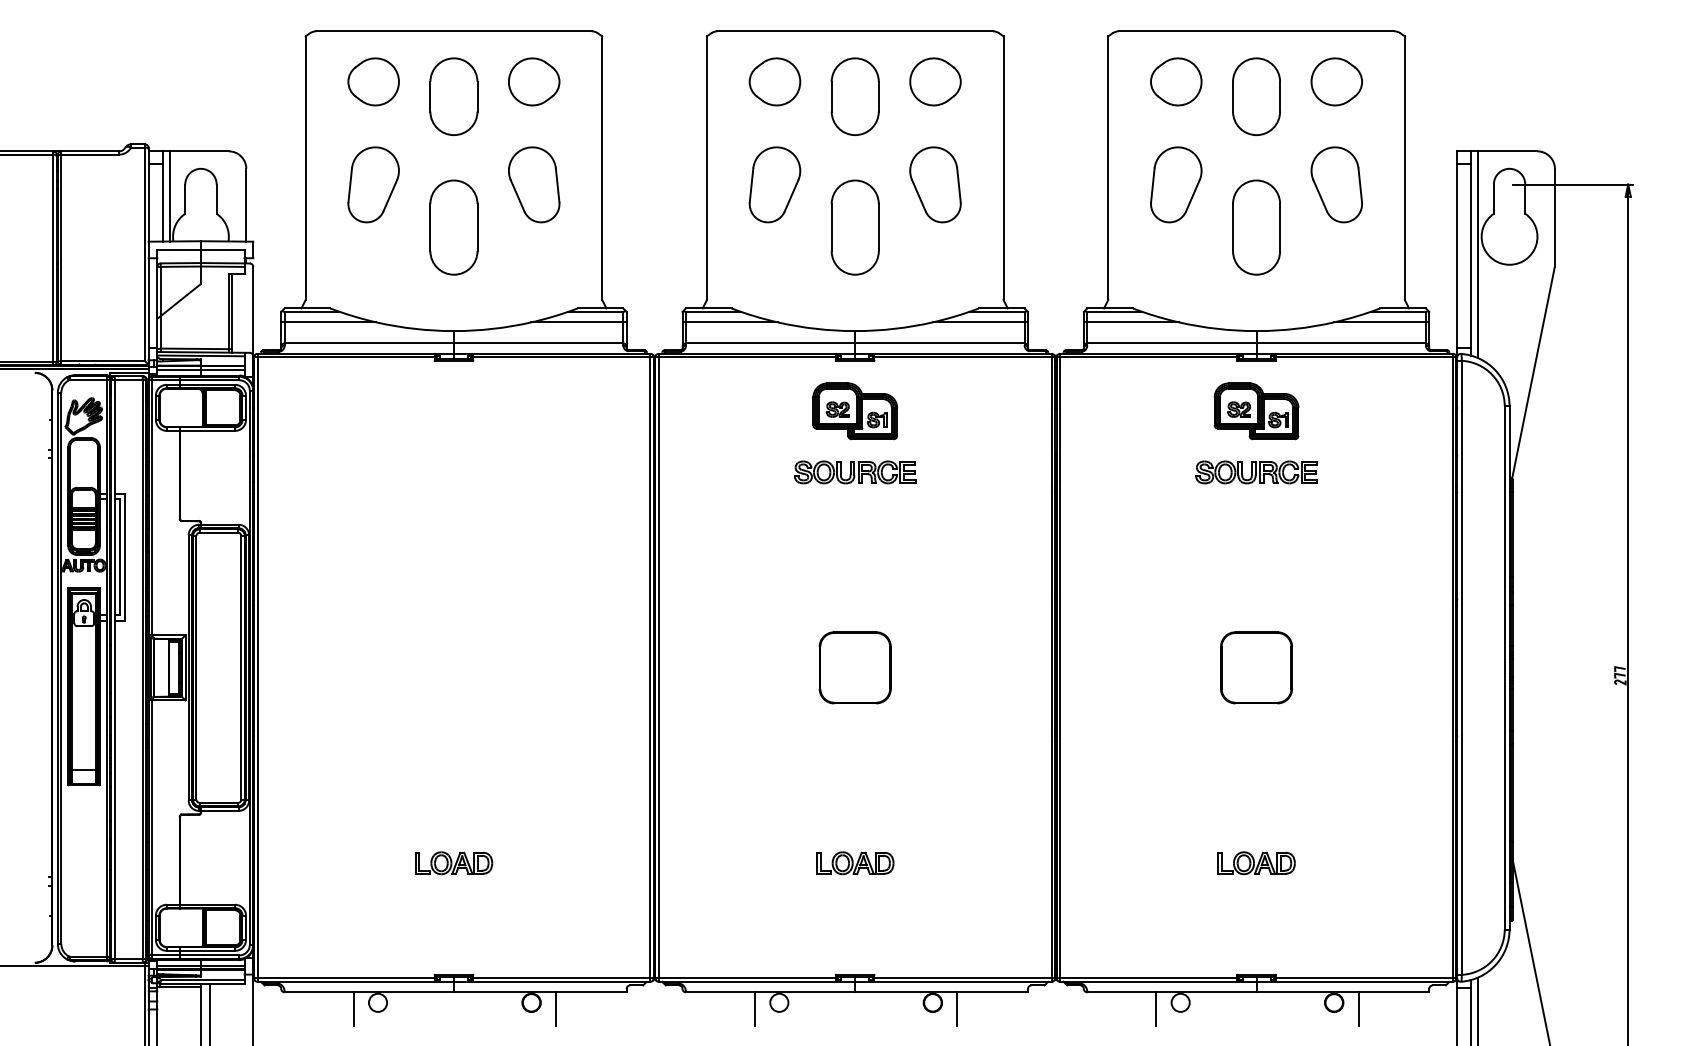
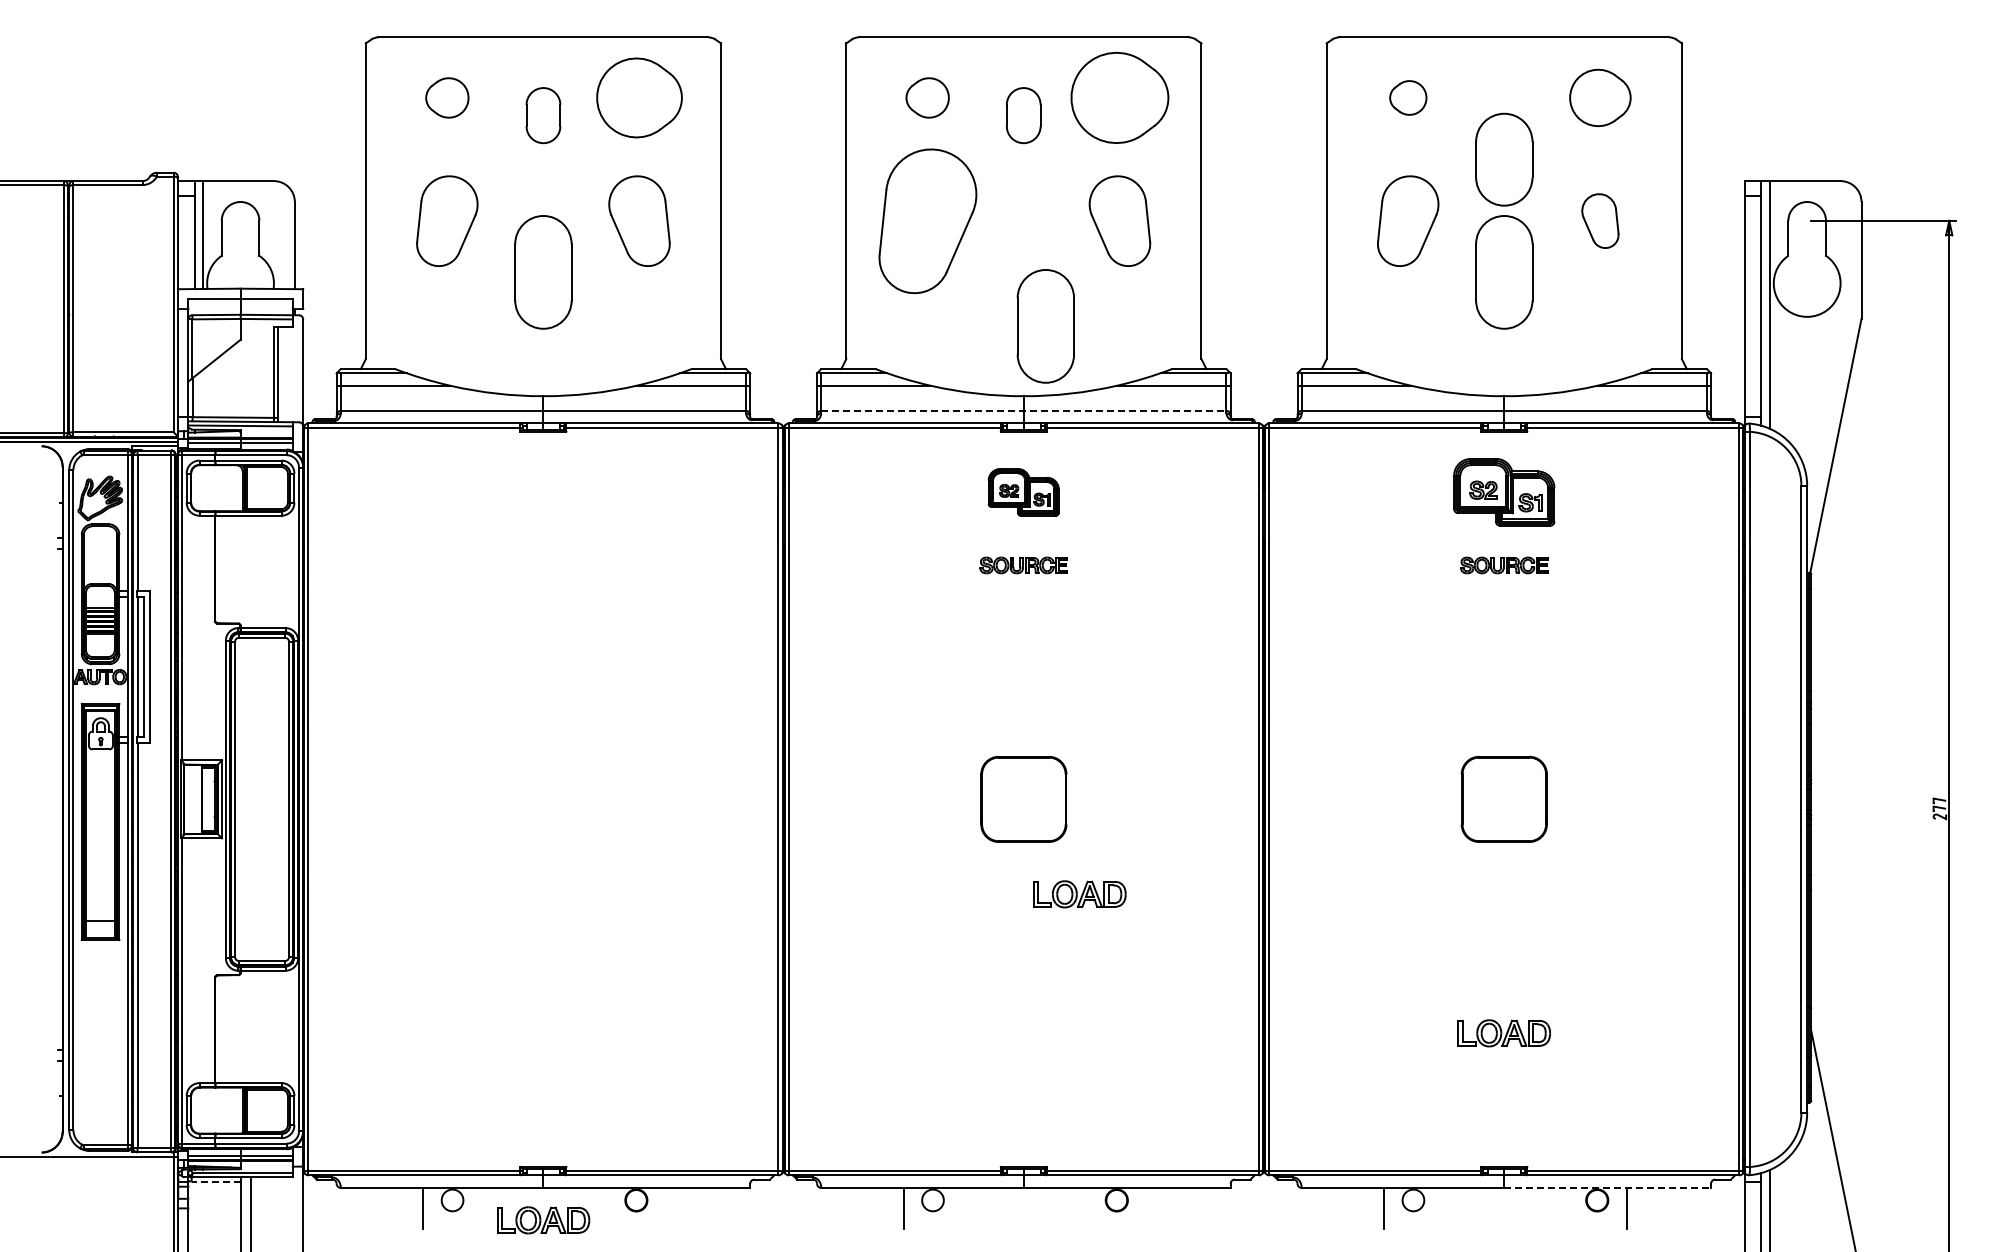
part: (373, 81) -> (447, 97), size x0.7
part: (534, 81) -> (639, 97), size x1.4
part: (774, 81) -> (927, 97), size x0.7
part: (935, 81) -> (1119, 97), size x1.6
part: (1176, 81) -> (1408, 97), size x0.6
part: (454, 96) -> (543, 115), size x0.6
part: (854, 96) -> (1023, 115), size x0.6
part: (1256, 96) -> (1504, 159), moved
part: (774, 184) -> (927, 220), size x1.6
part: (1336, 184) -> (1600, 220), size x0.6
part: (854, 227) -> (1045, 326), moved
line: (854, 342) -> (1023, 410), solid -> dashed
part: (854, 411) -> (1023, 492), size x0.7
part: (854, 472) -> (1023, 565), size x0.6
part: (1256, 472) -> (1504, 565), size x0.6
part: (454, 863) -> (543, 1220), moved
part: (854, 863) -> (1079, 894), moved
line: (180, 987) -> (215, 1181), solid -> dashed
line: (1343, 992) -> (1608, 1187), solid -> dashed
line: (555, 1008) -> (665, 1207), removed
line: (957, 1008) -> (1146, 1207), removed

